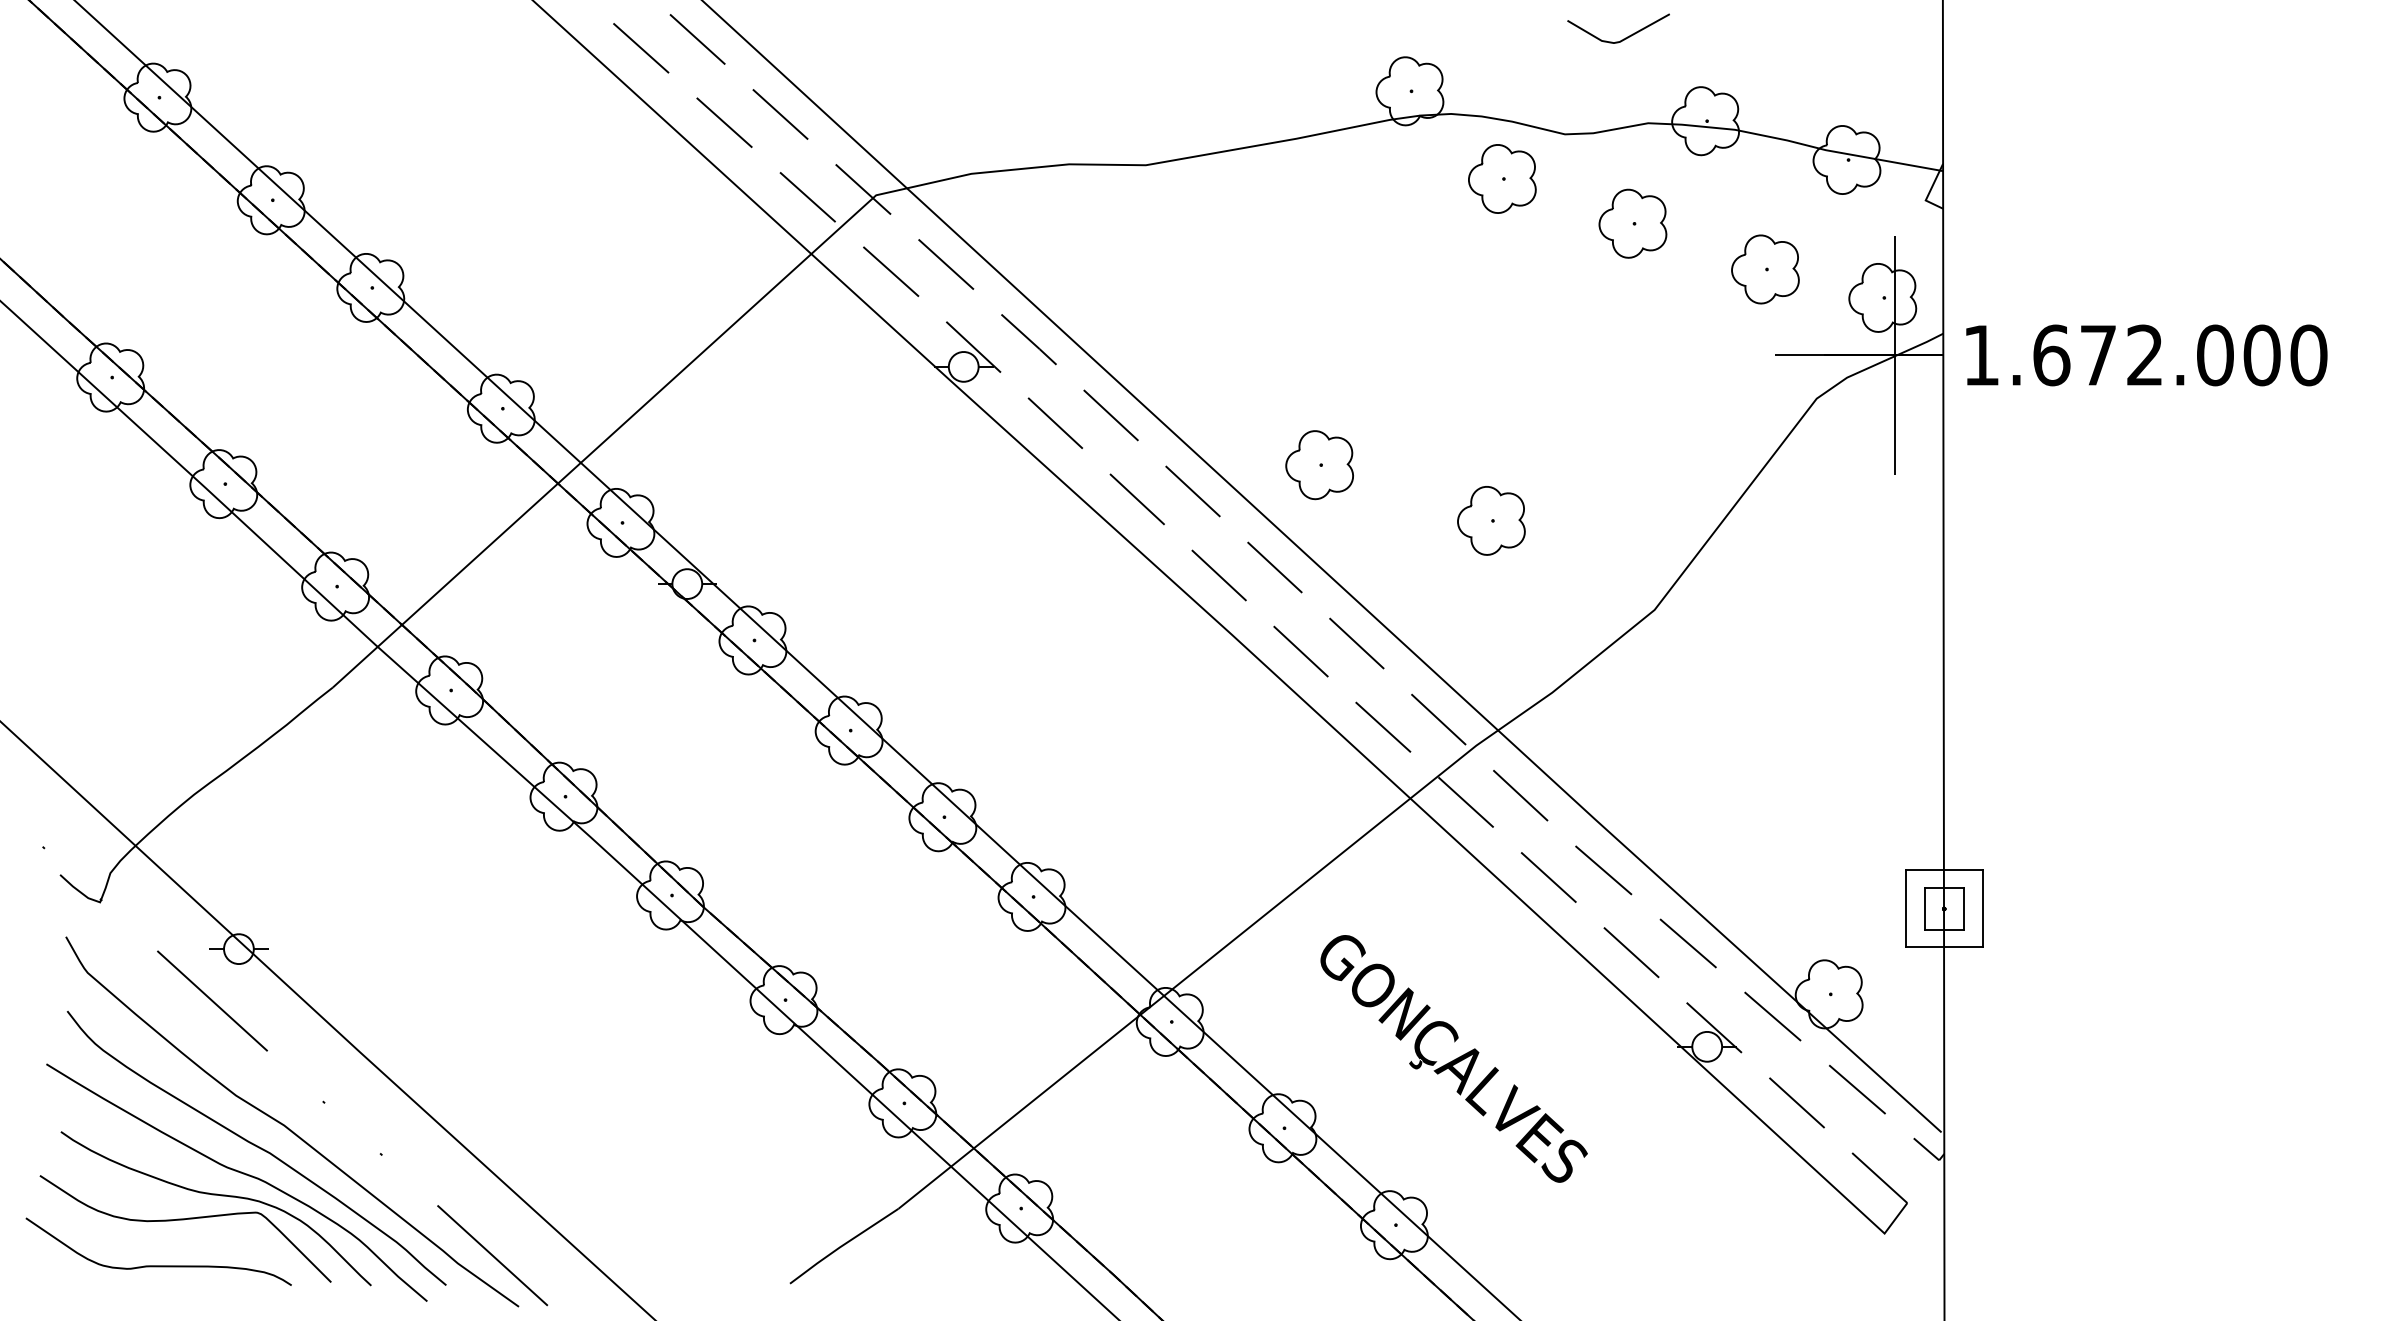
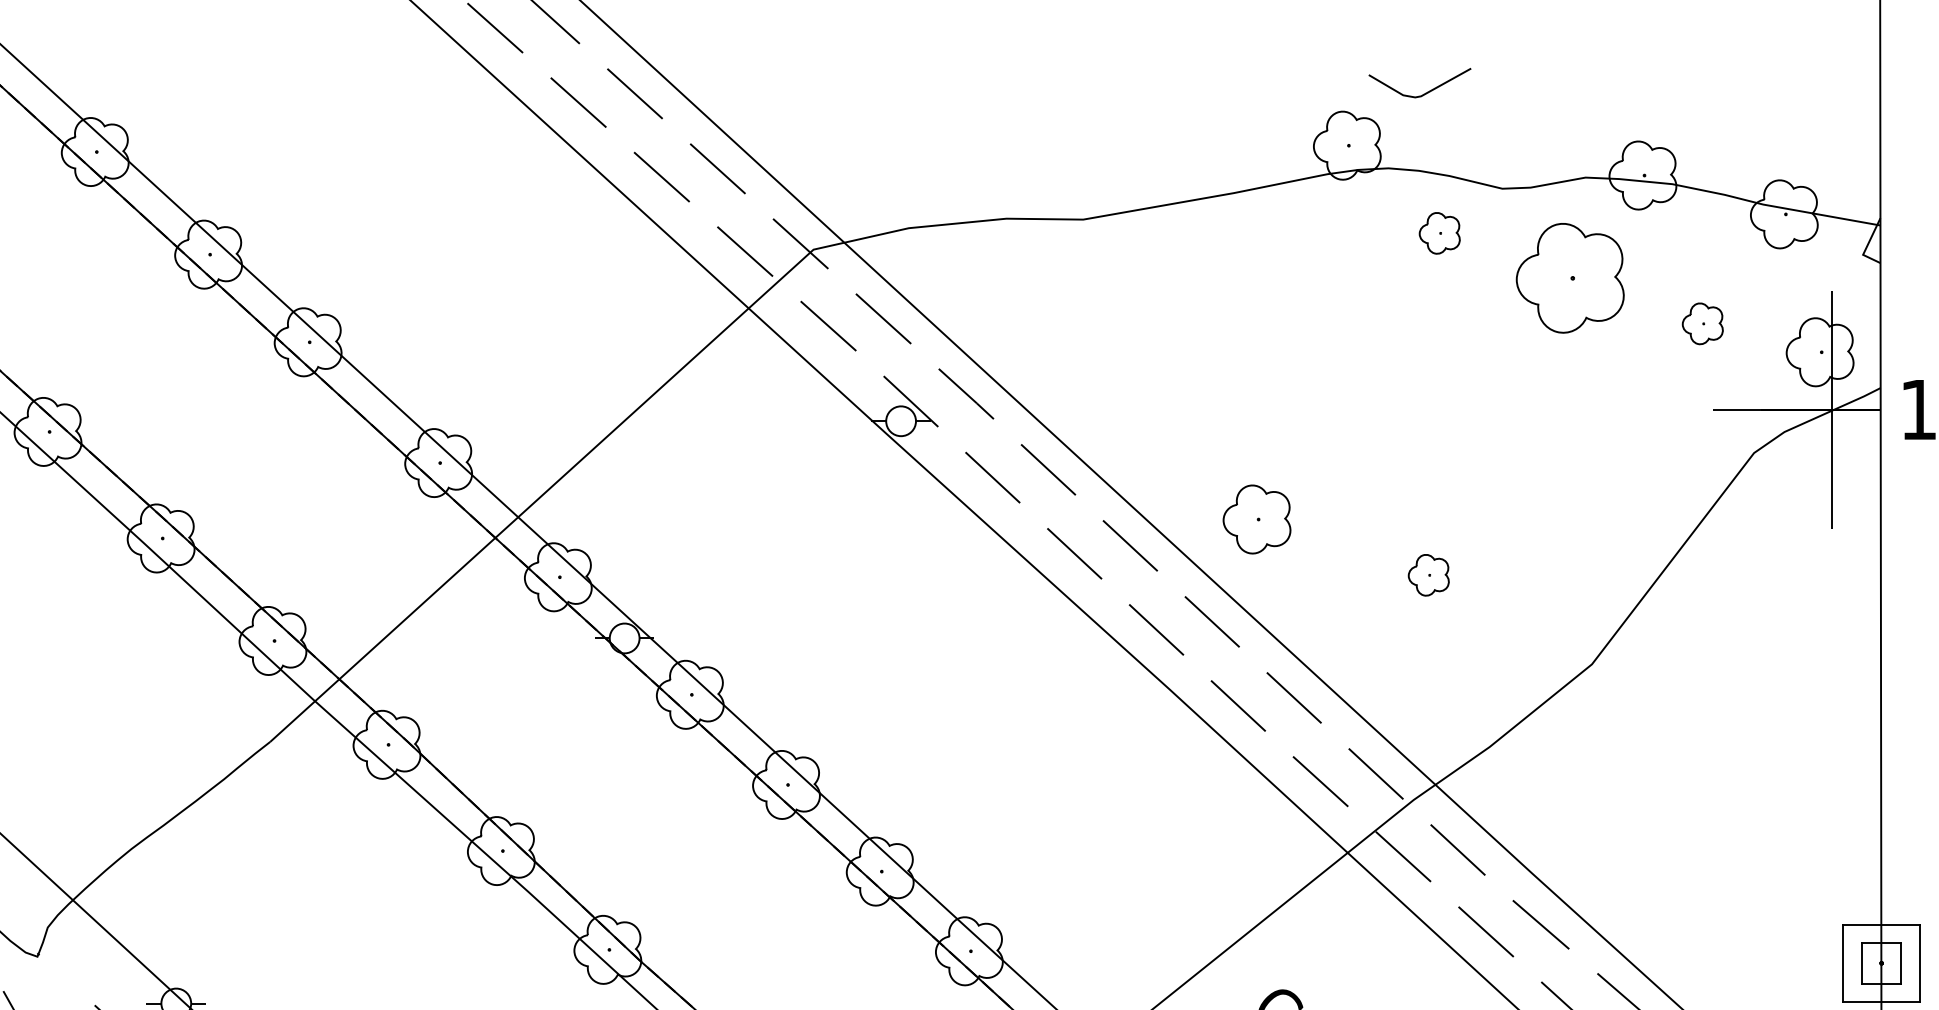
line: (1623, 38) -> (1424, 92), moved
part: (1502, 178) -> (1439, 232), size x0.6
part: (1632, 223) -> (1569, 277), size x1.6
part: (1765, 269) -> (1702, 323), size x0.6
part: (1491, 520) -> (1428, 574), size x0.6

